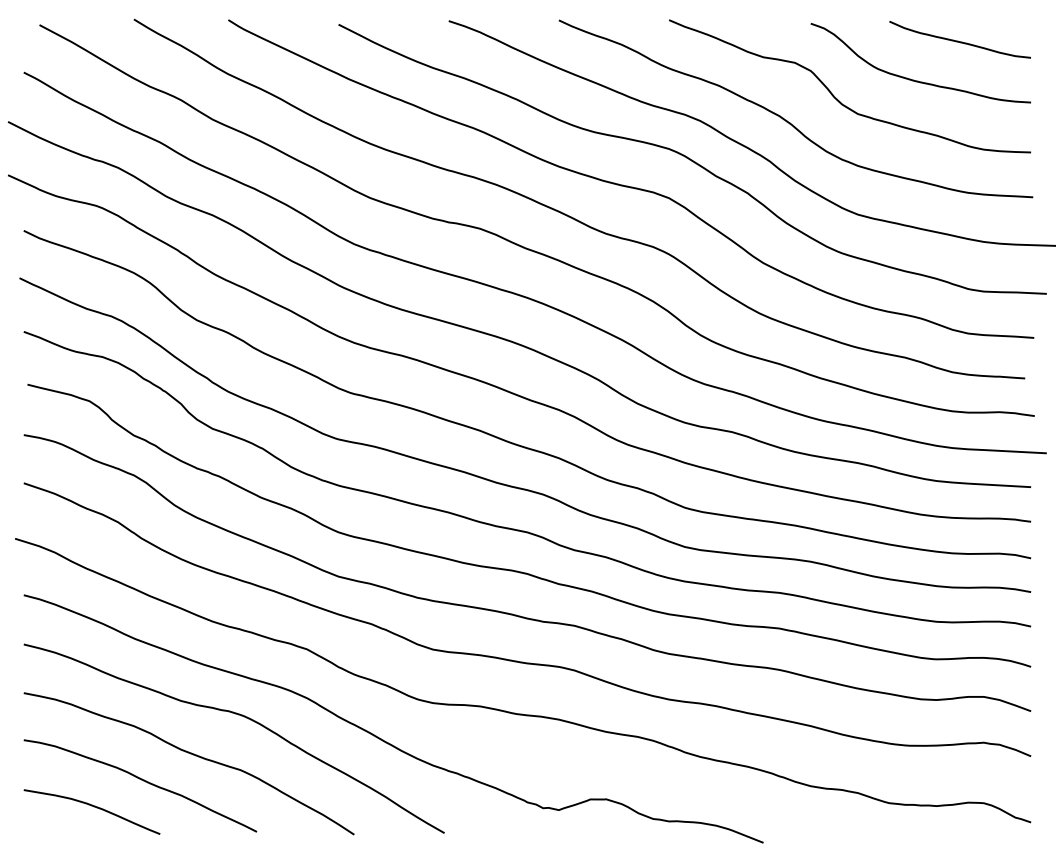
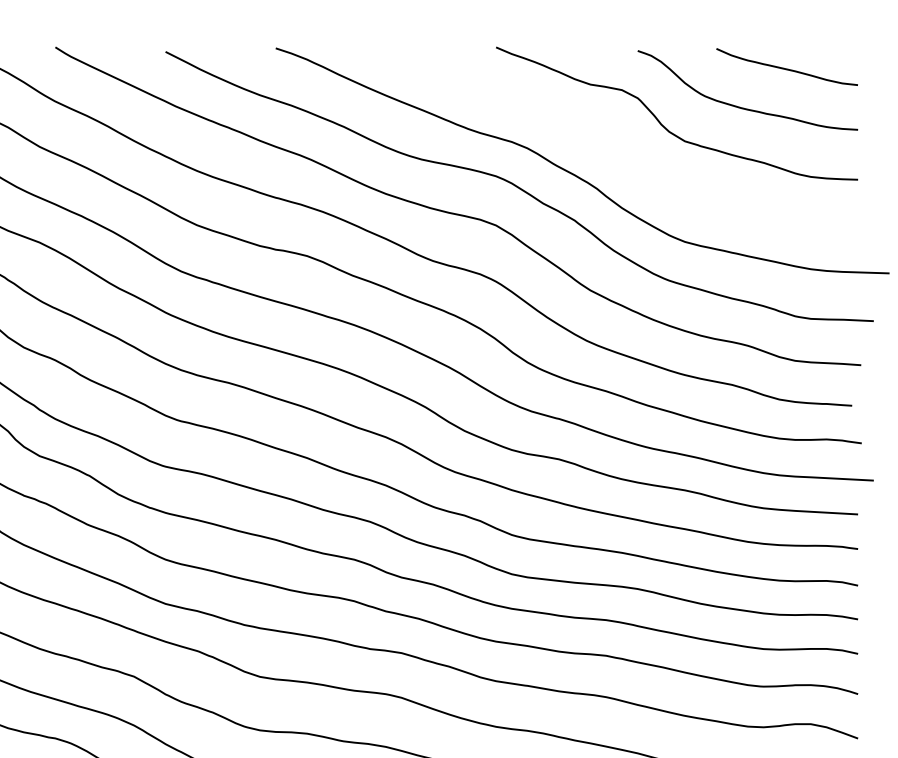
curve: (786, 119) -> (613, 146), removed

